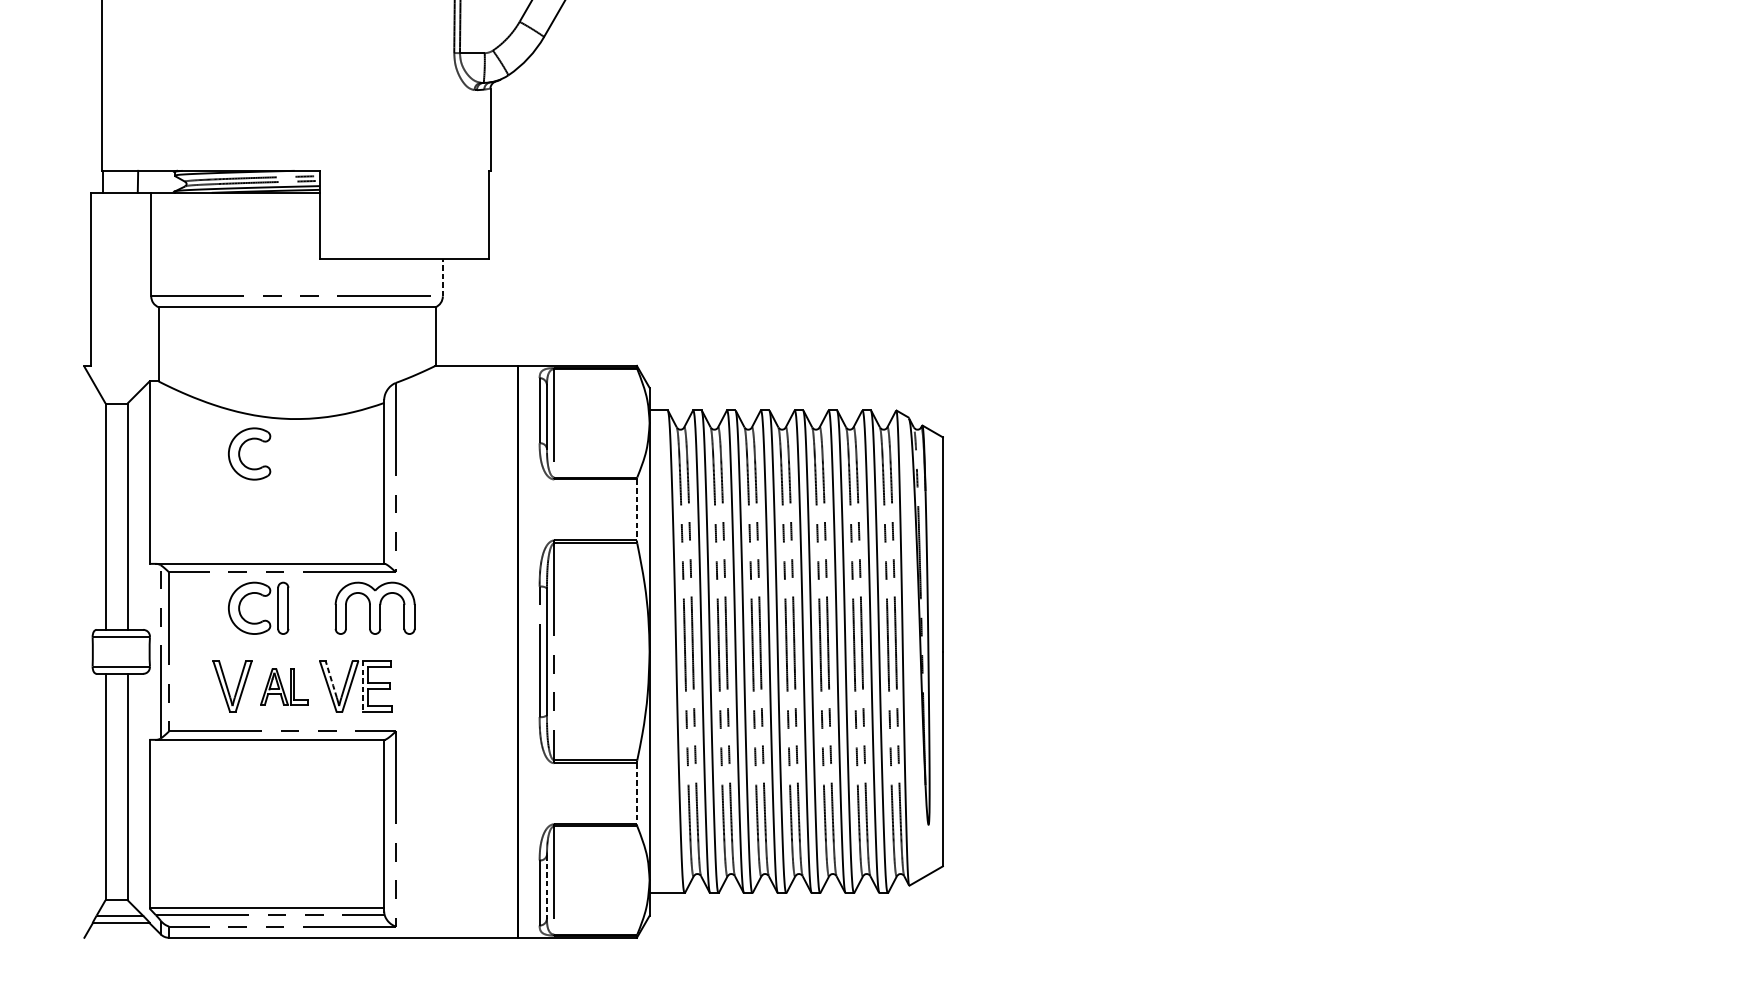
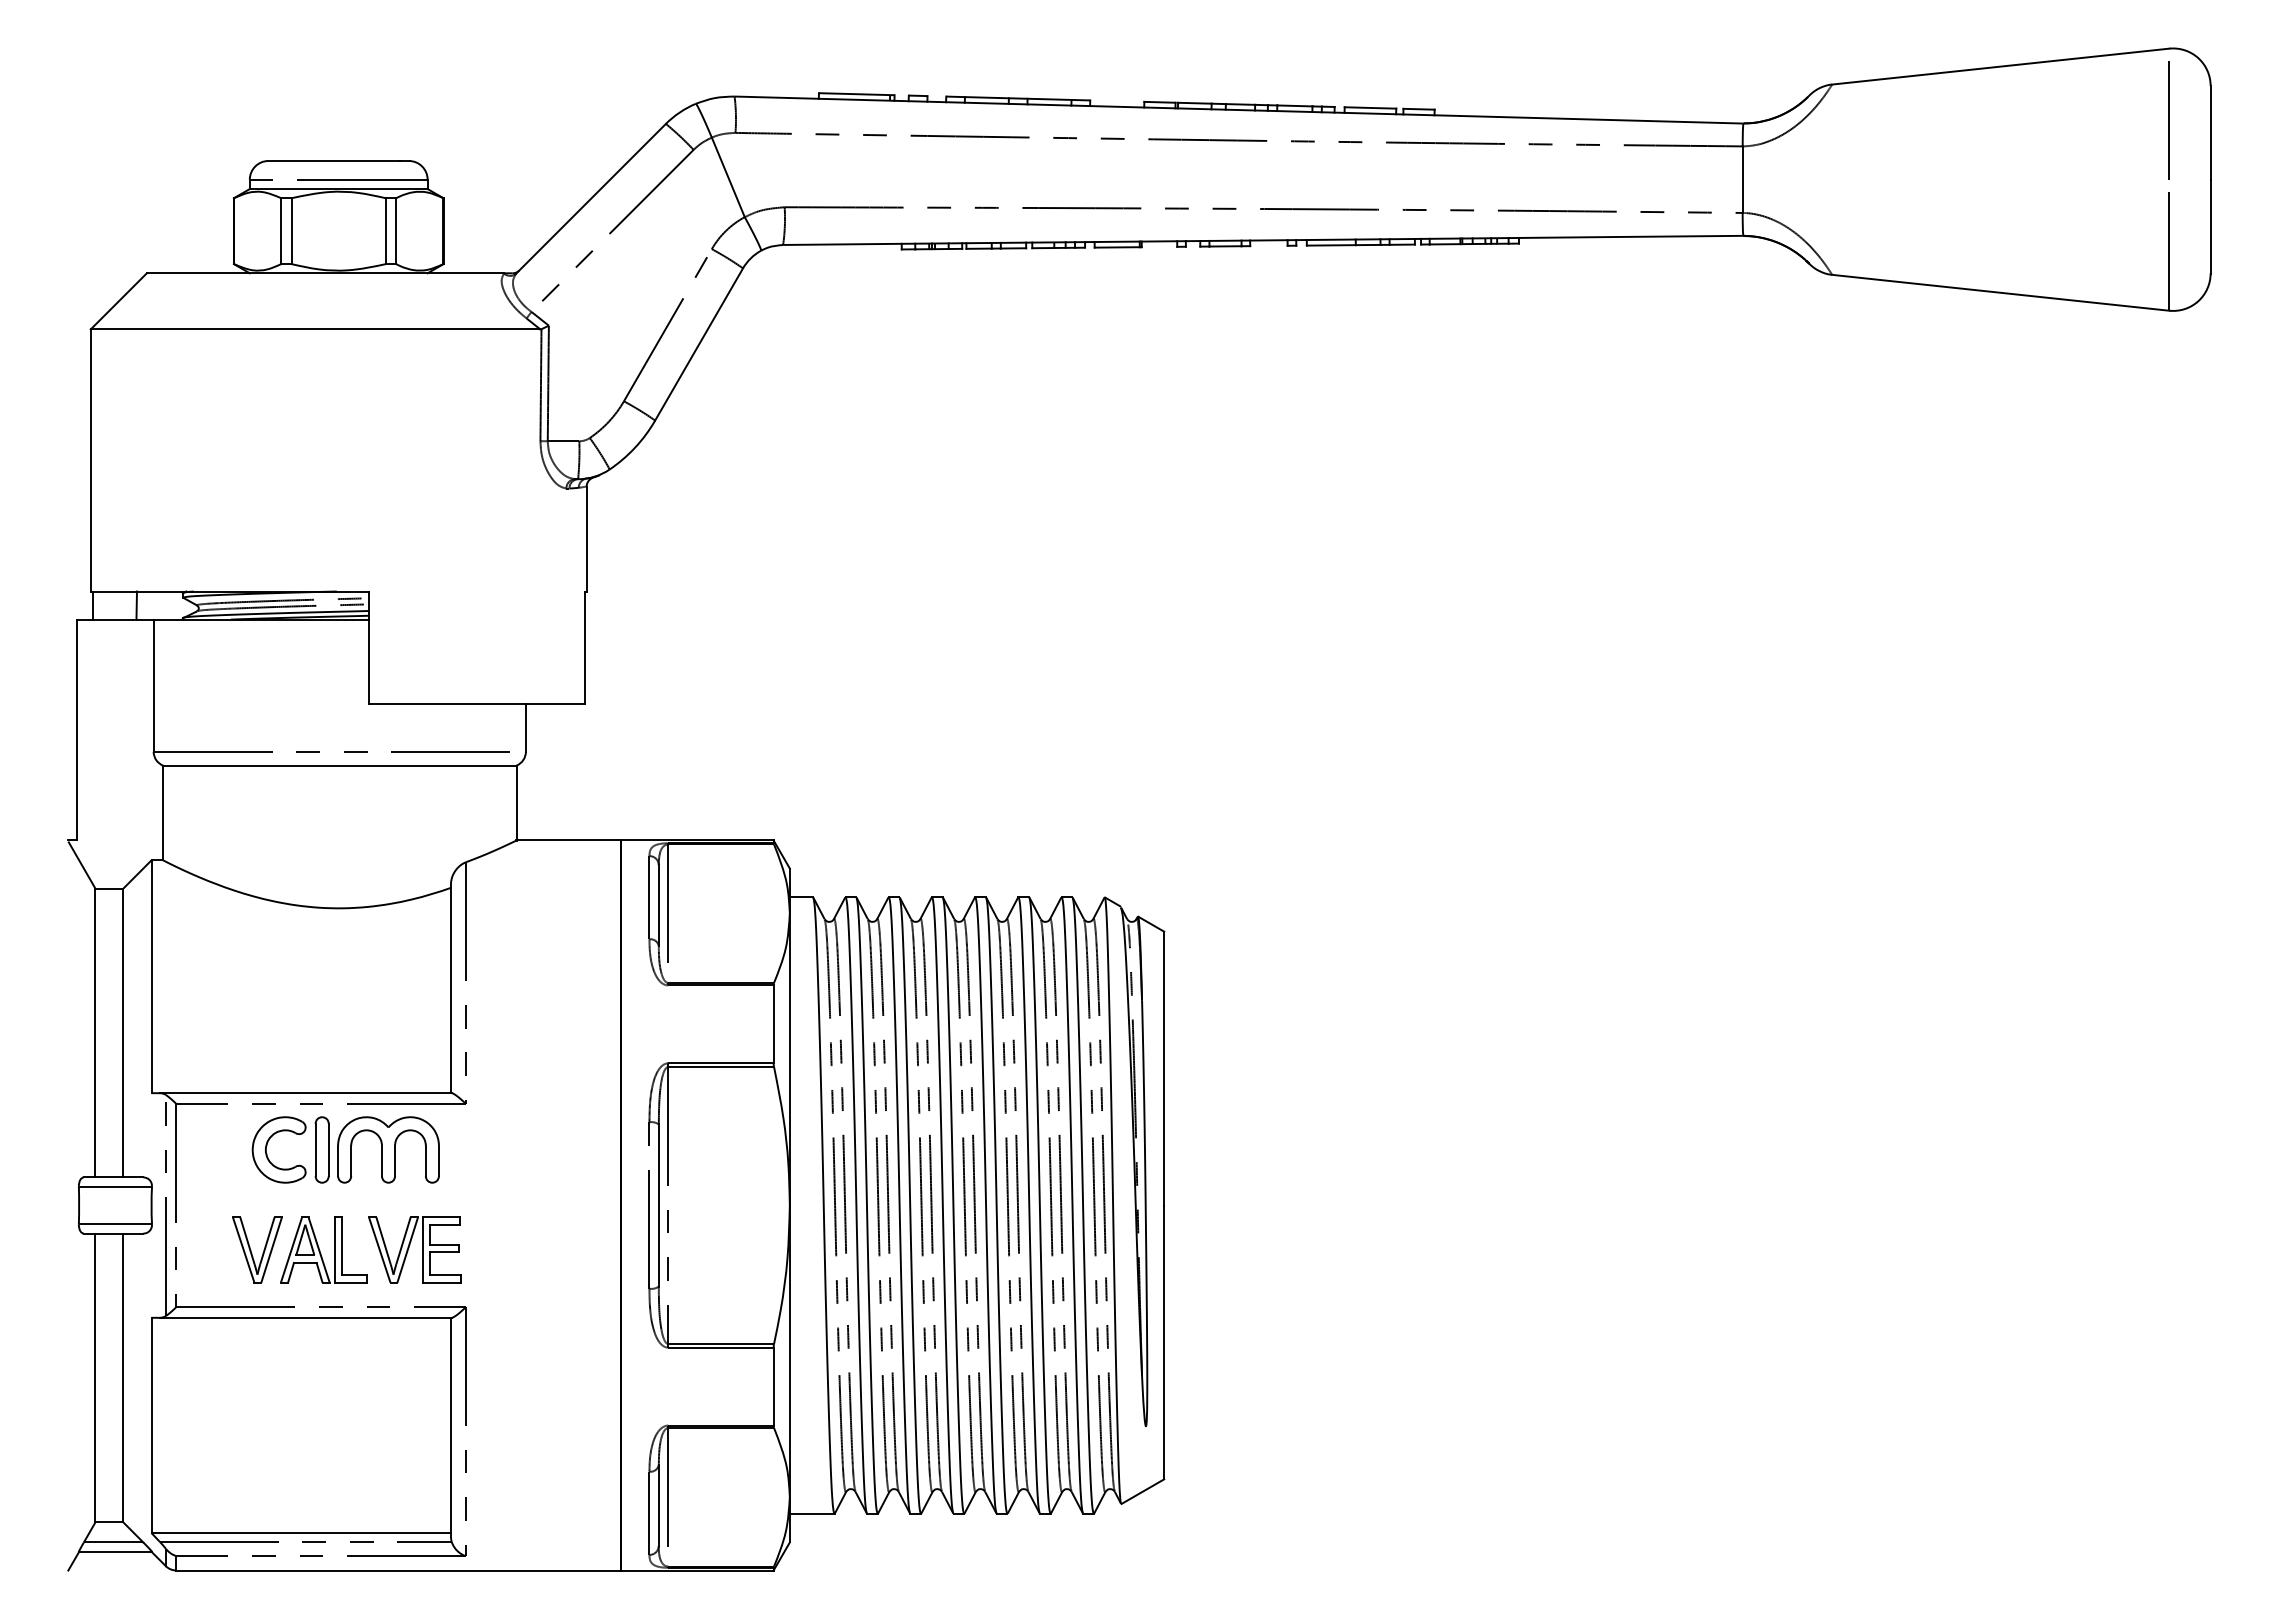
line: (442, 277) -> (525, 727), dashed -> solid
part: (240, 451) -> (267, 949), removed
line: (636, 510) -> (773, 1024), dashed -> solid
part: (375, 607) -> (388, 1149), moved
line: (331, 679) -> (383, 1240), dashed -> solid
part: (284, 686) -> (323, 1249), size x1.43
line: (362, 686) -> (423, 1249), dashed -> solid
line: (636, 793) -> (773, 1386), dashed -> solid
line: (546, 886) -> (658, 1505), dashed -> solid

